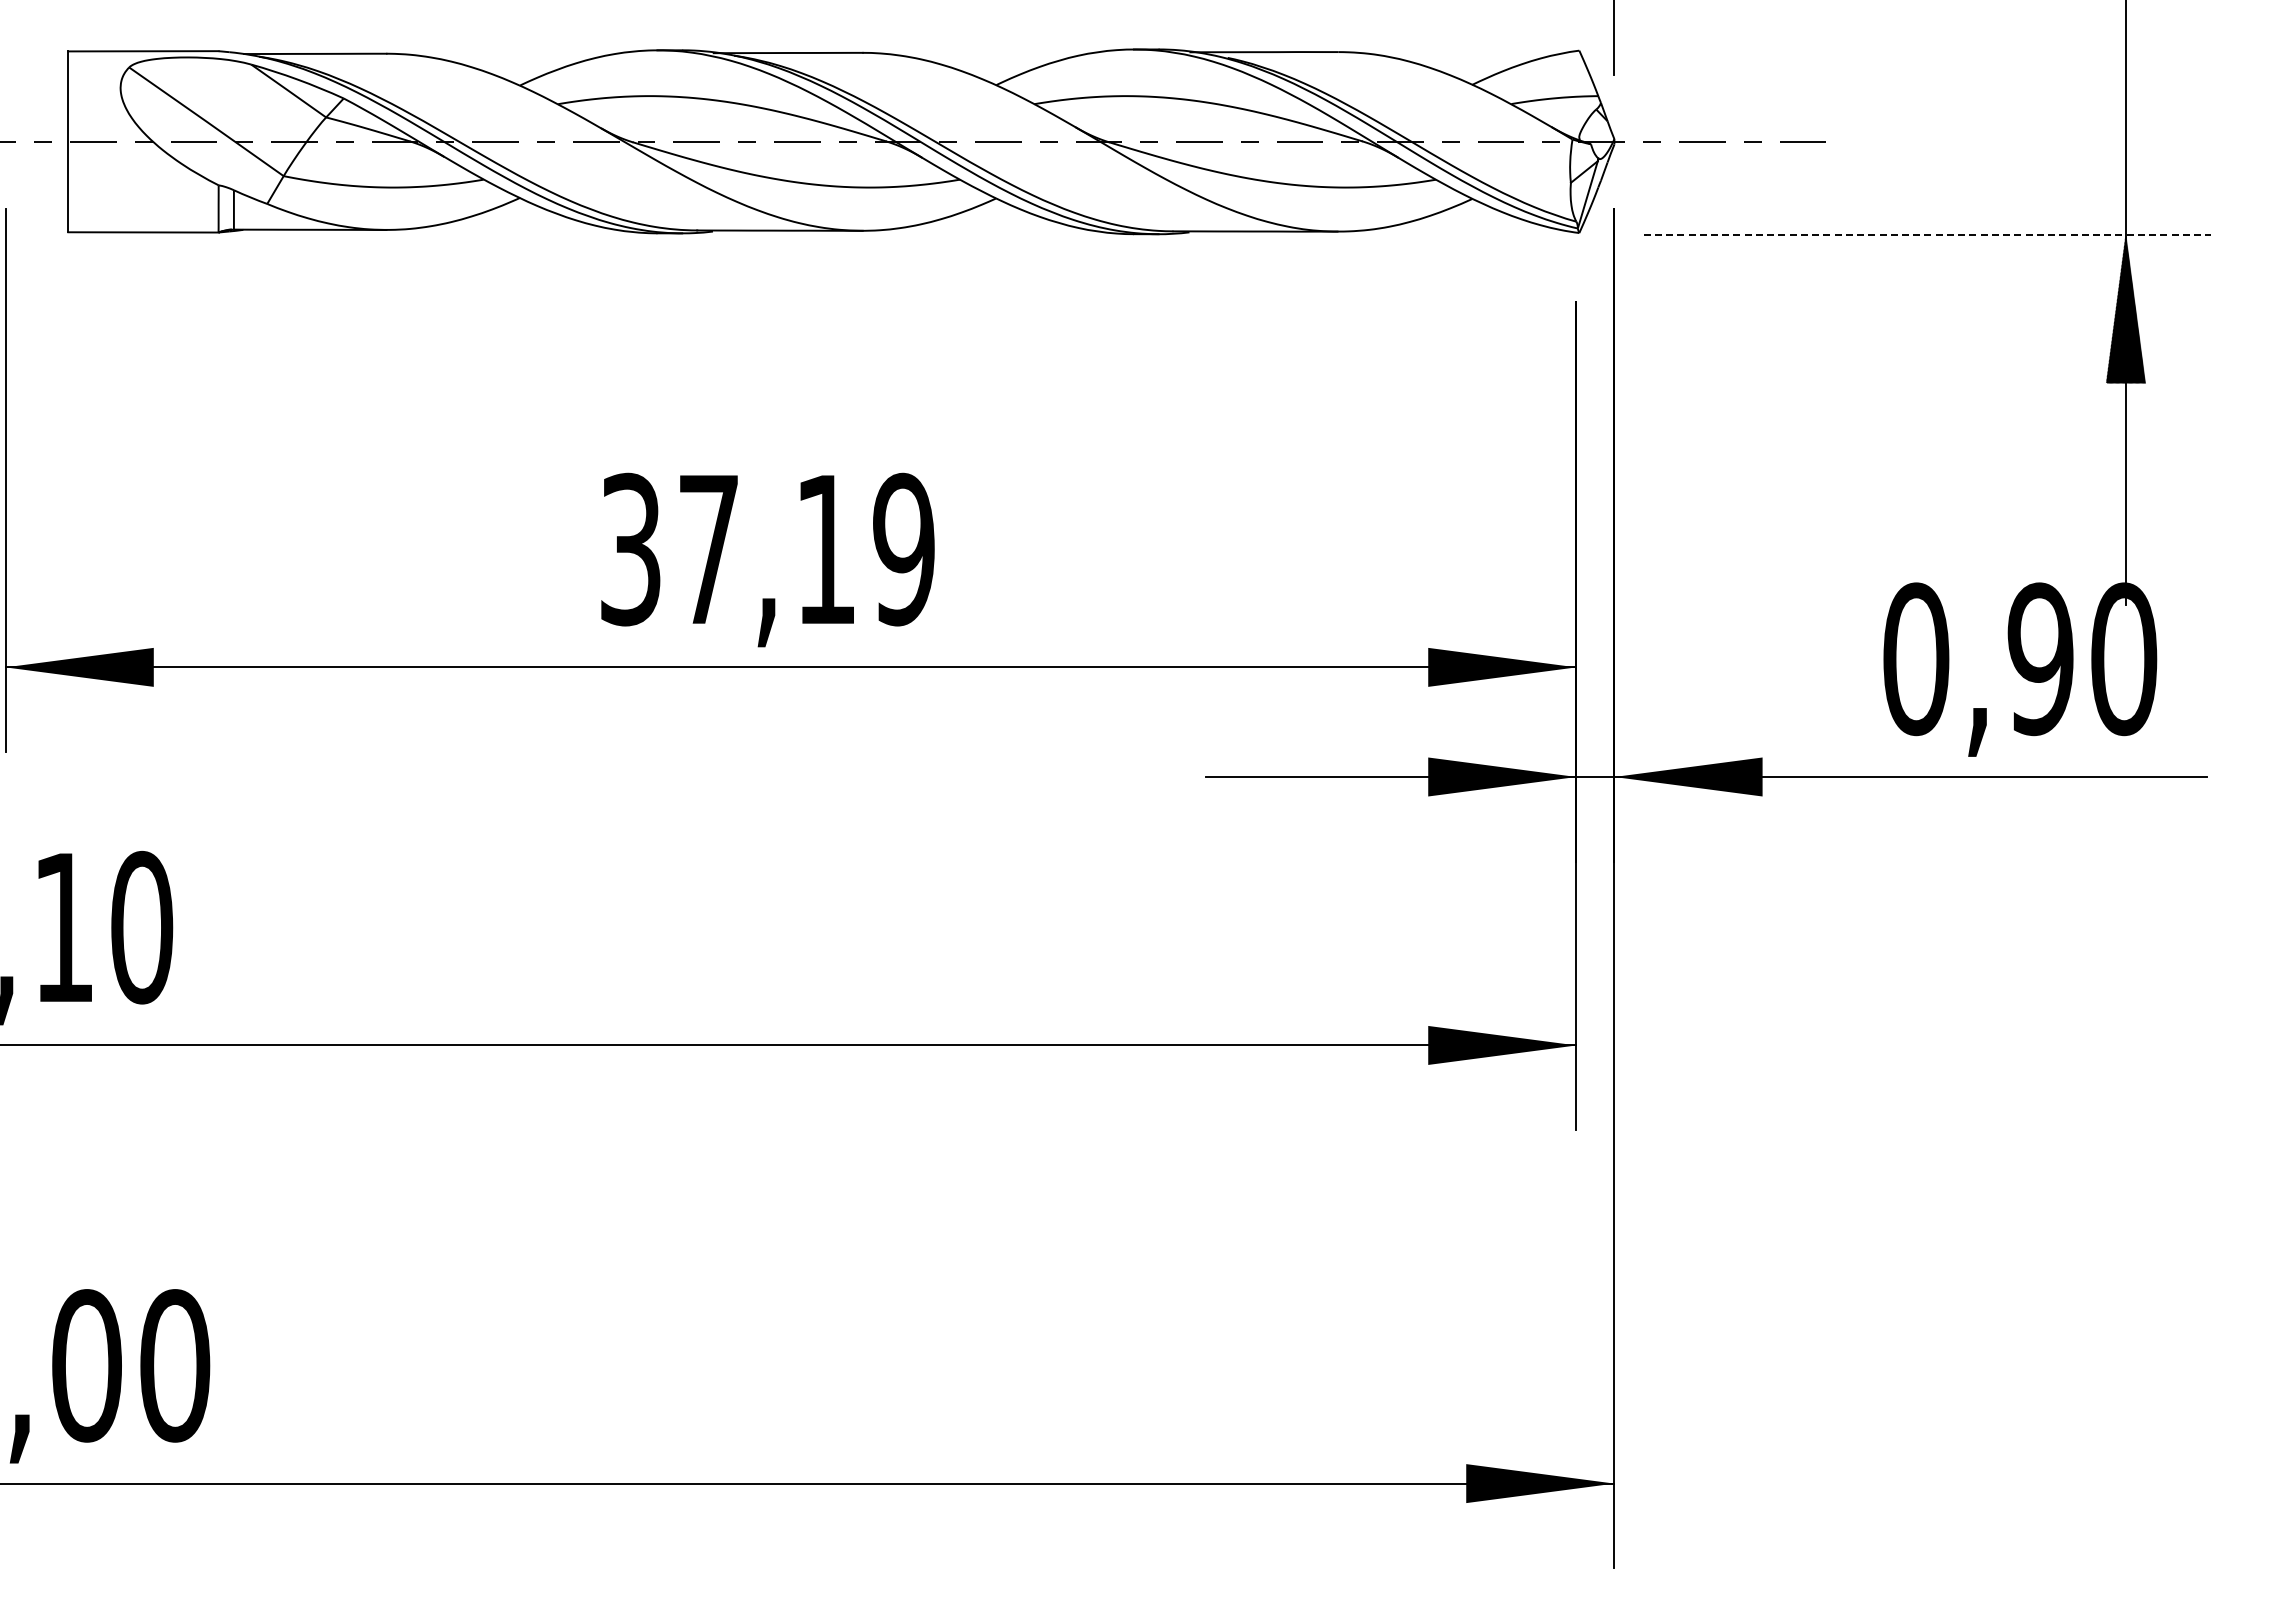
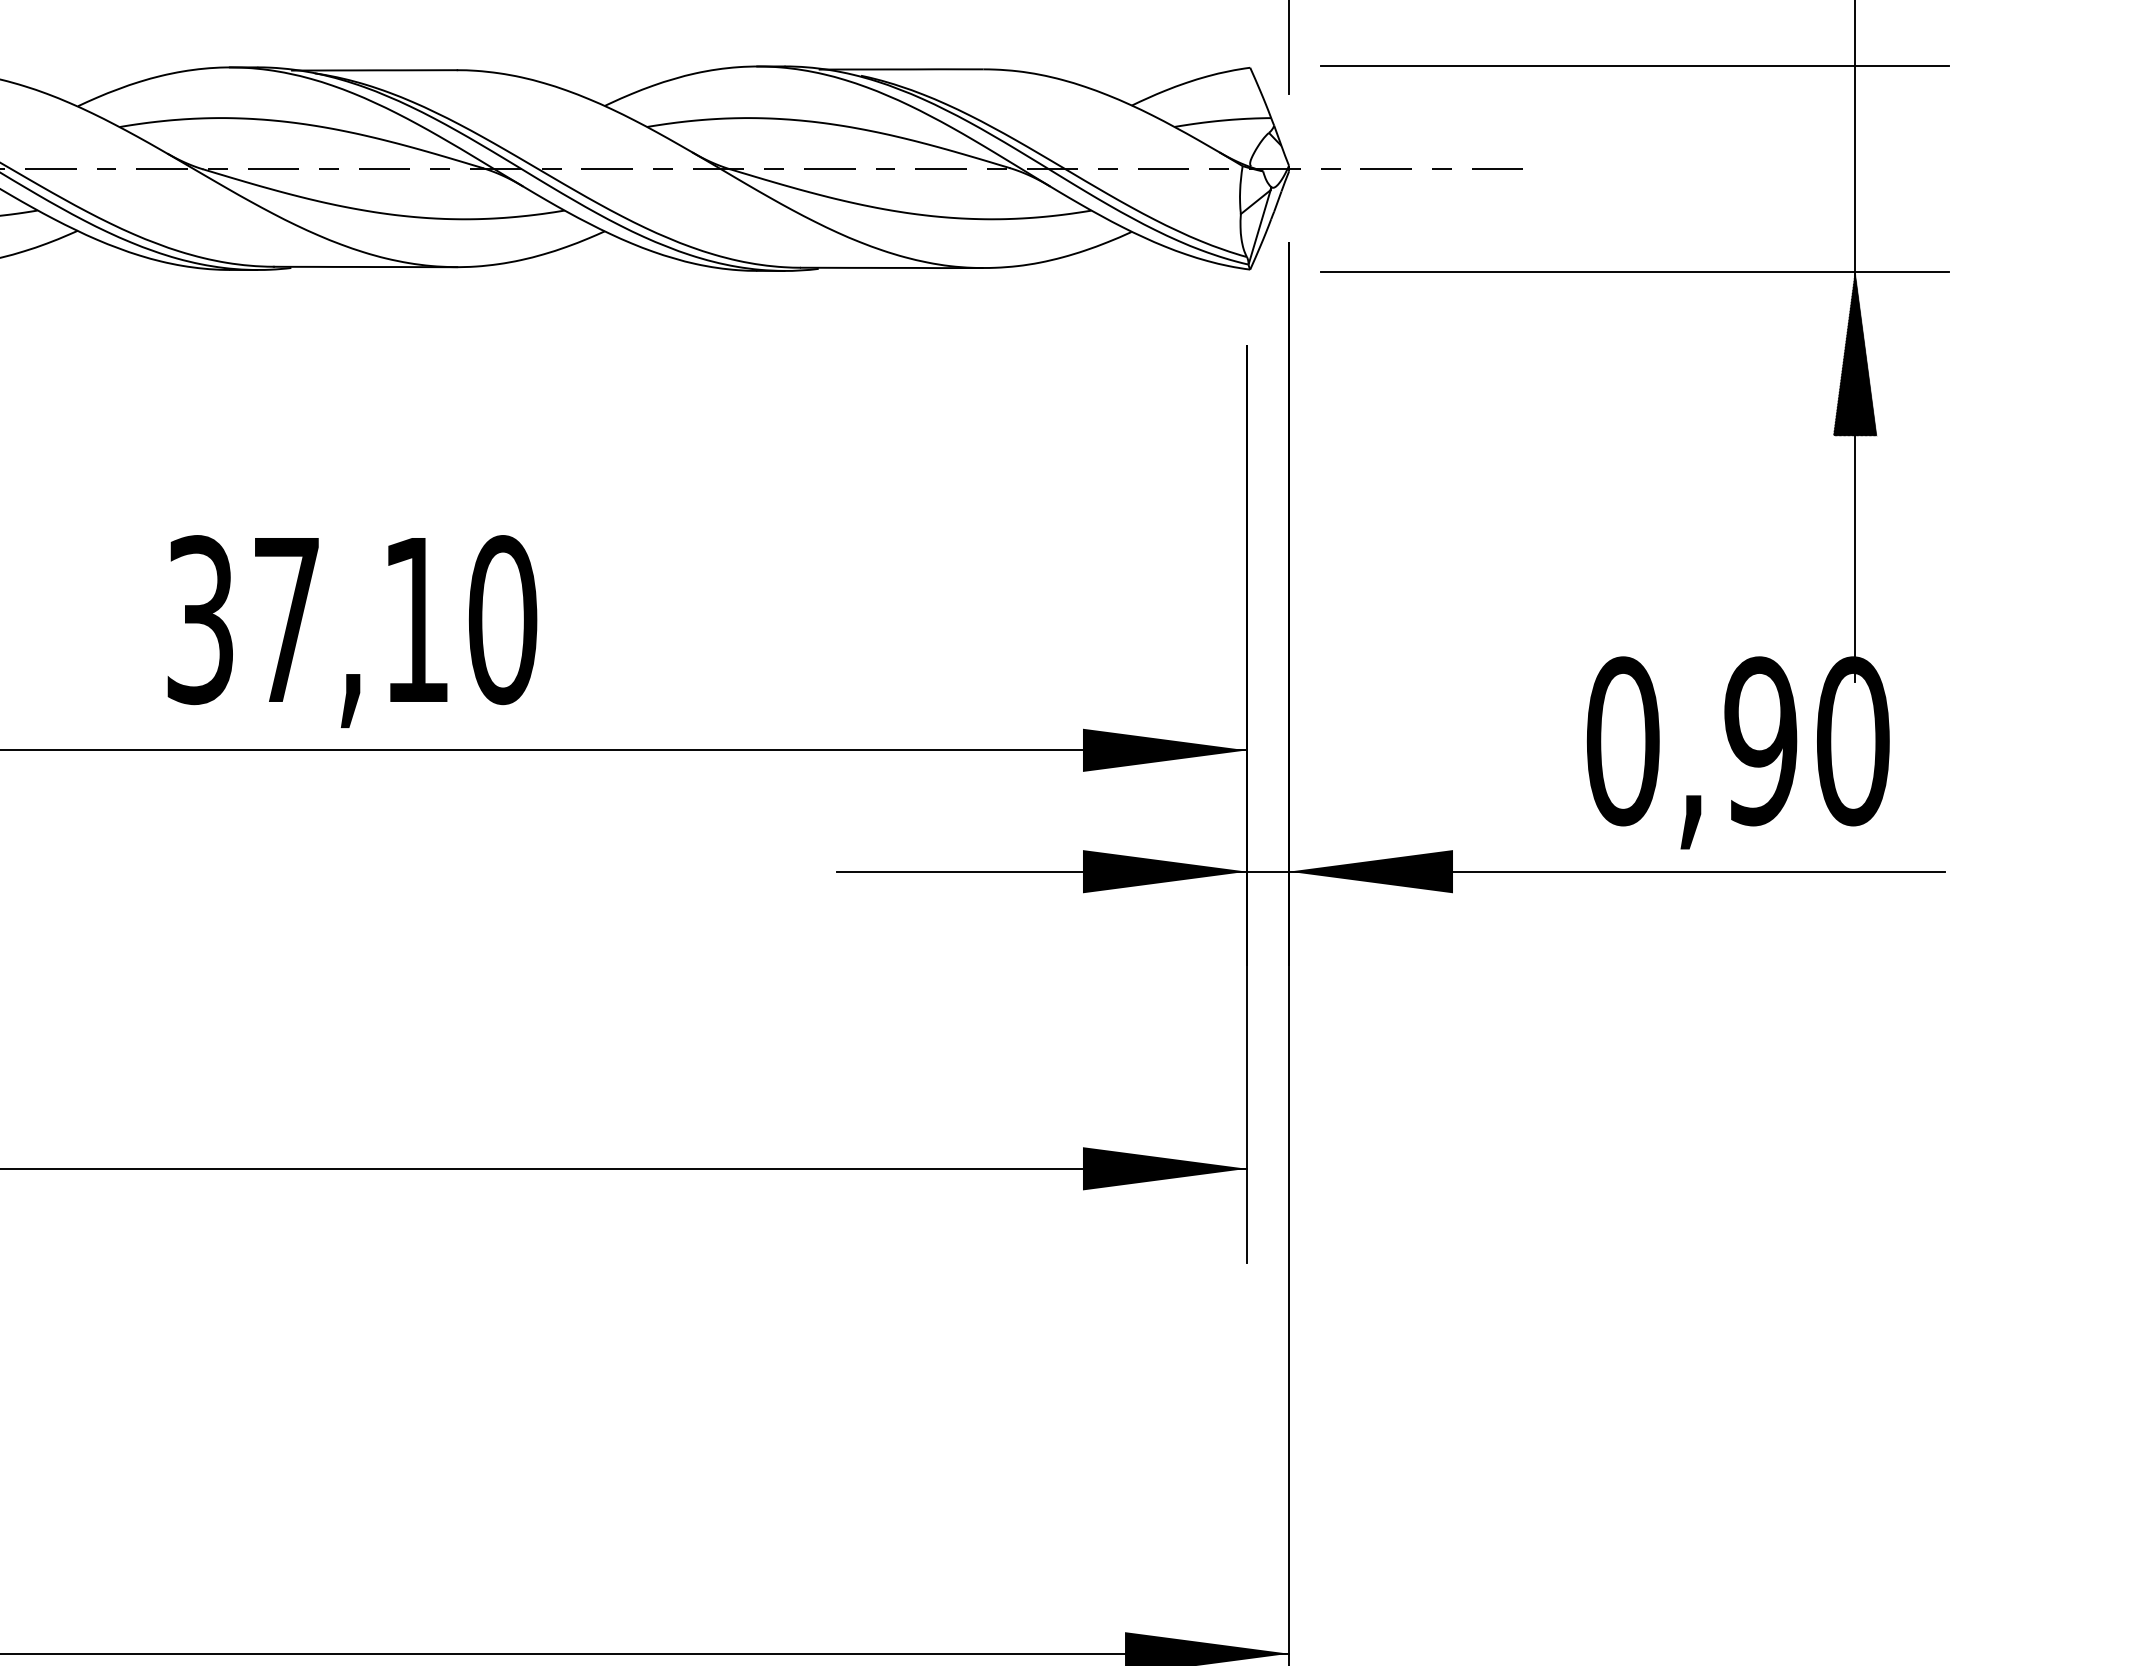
line: (1926, 48) -> (1634, 65), added
line: (1927, 234) -> (1635, 271), dashed -> solid
text: (904, 549) -> (503, 619), 37,19 -> 37,10

